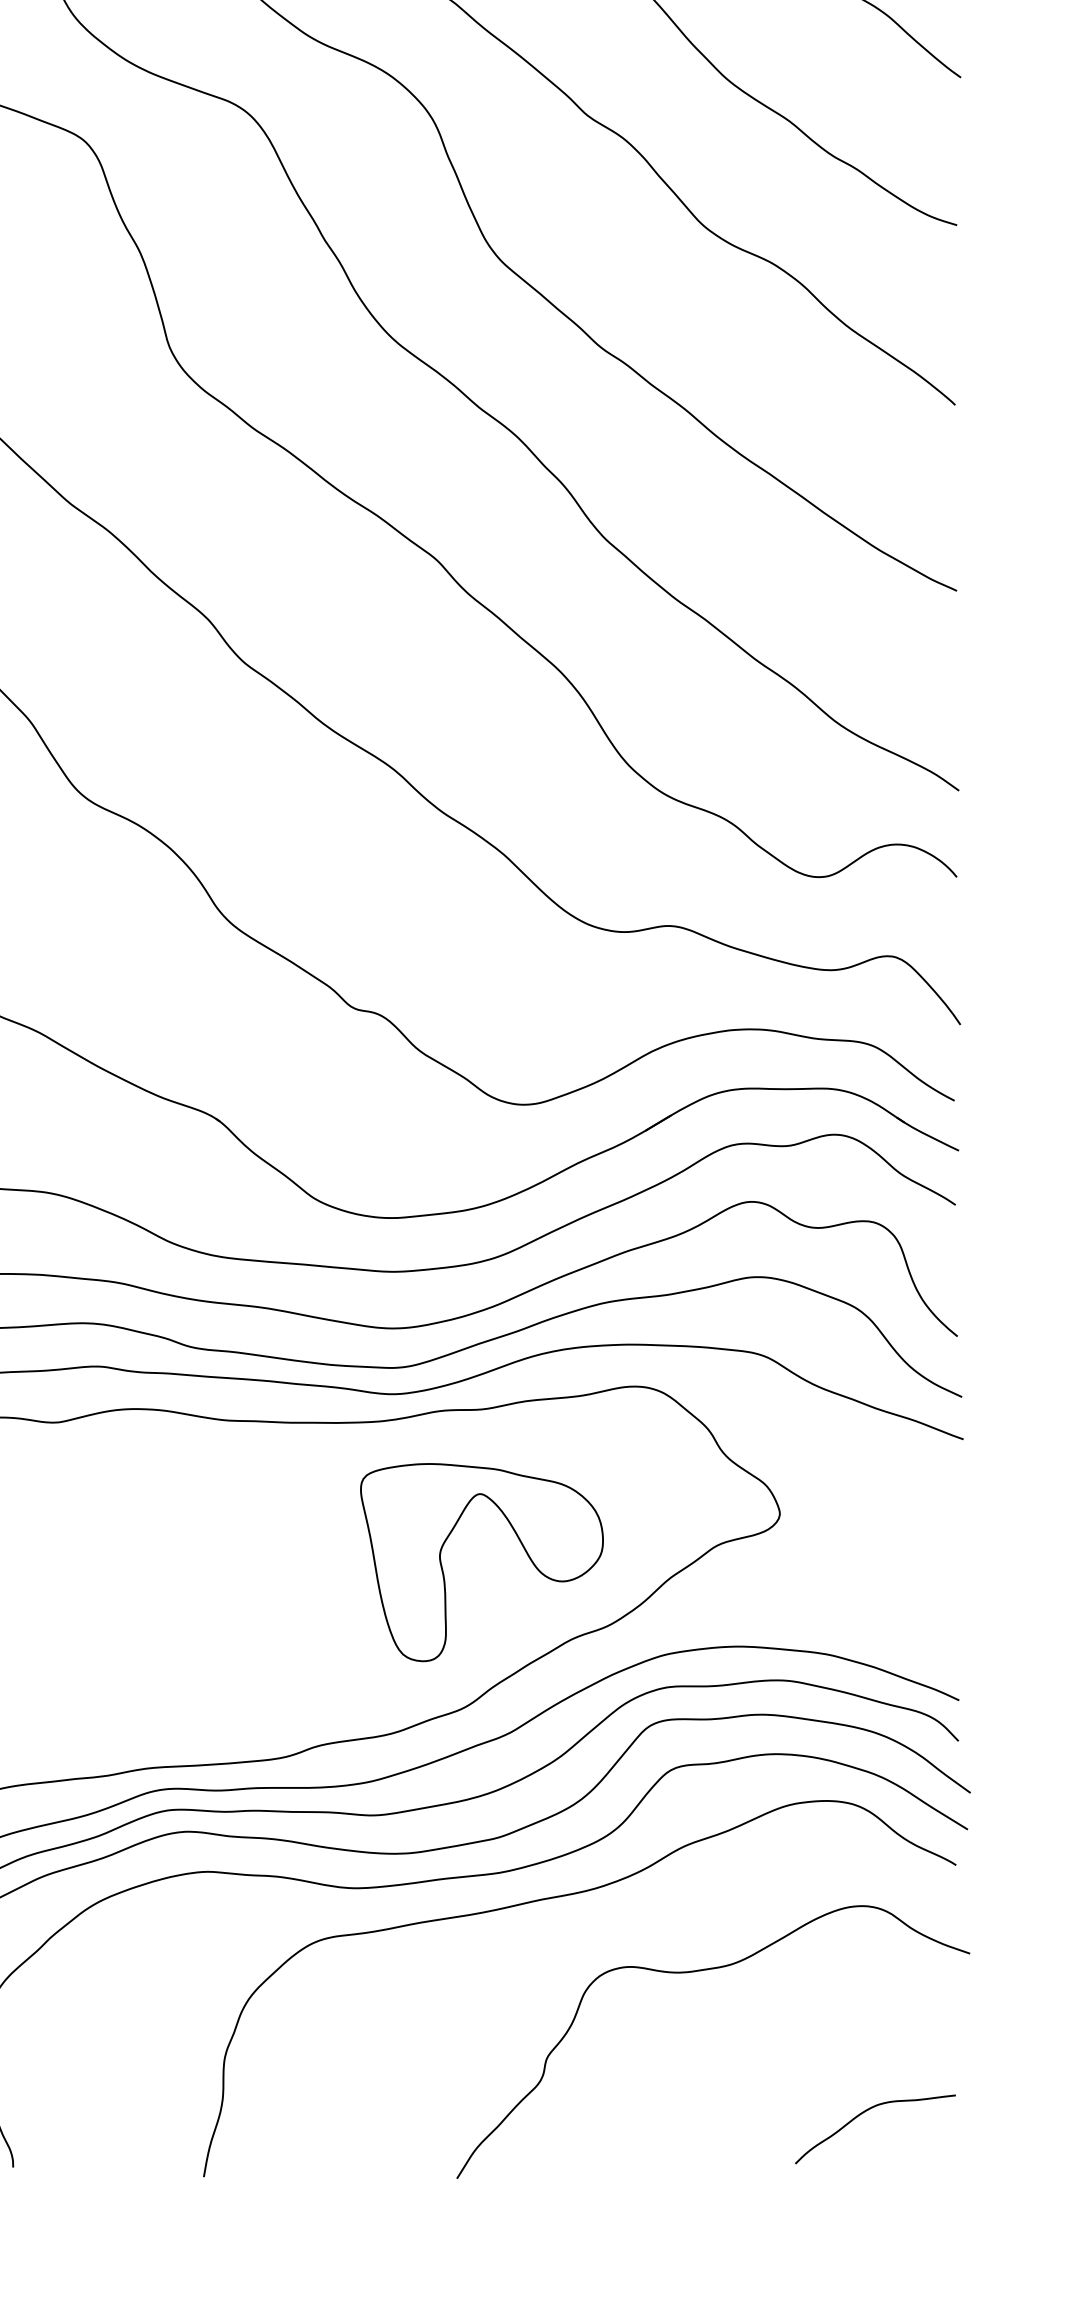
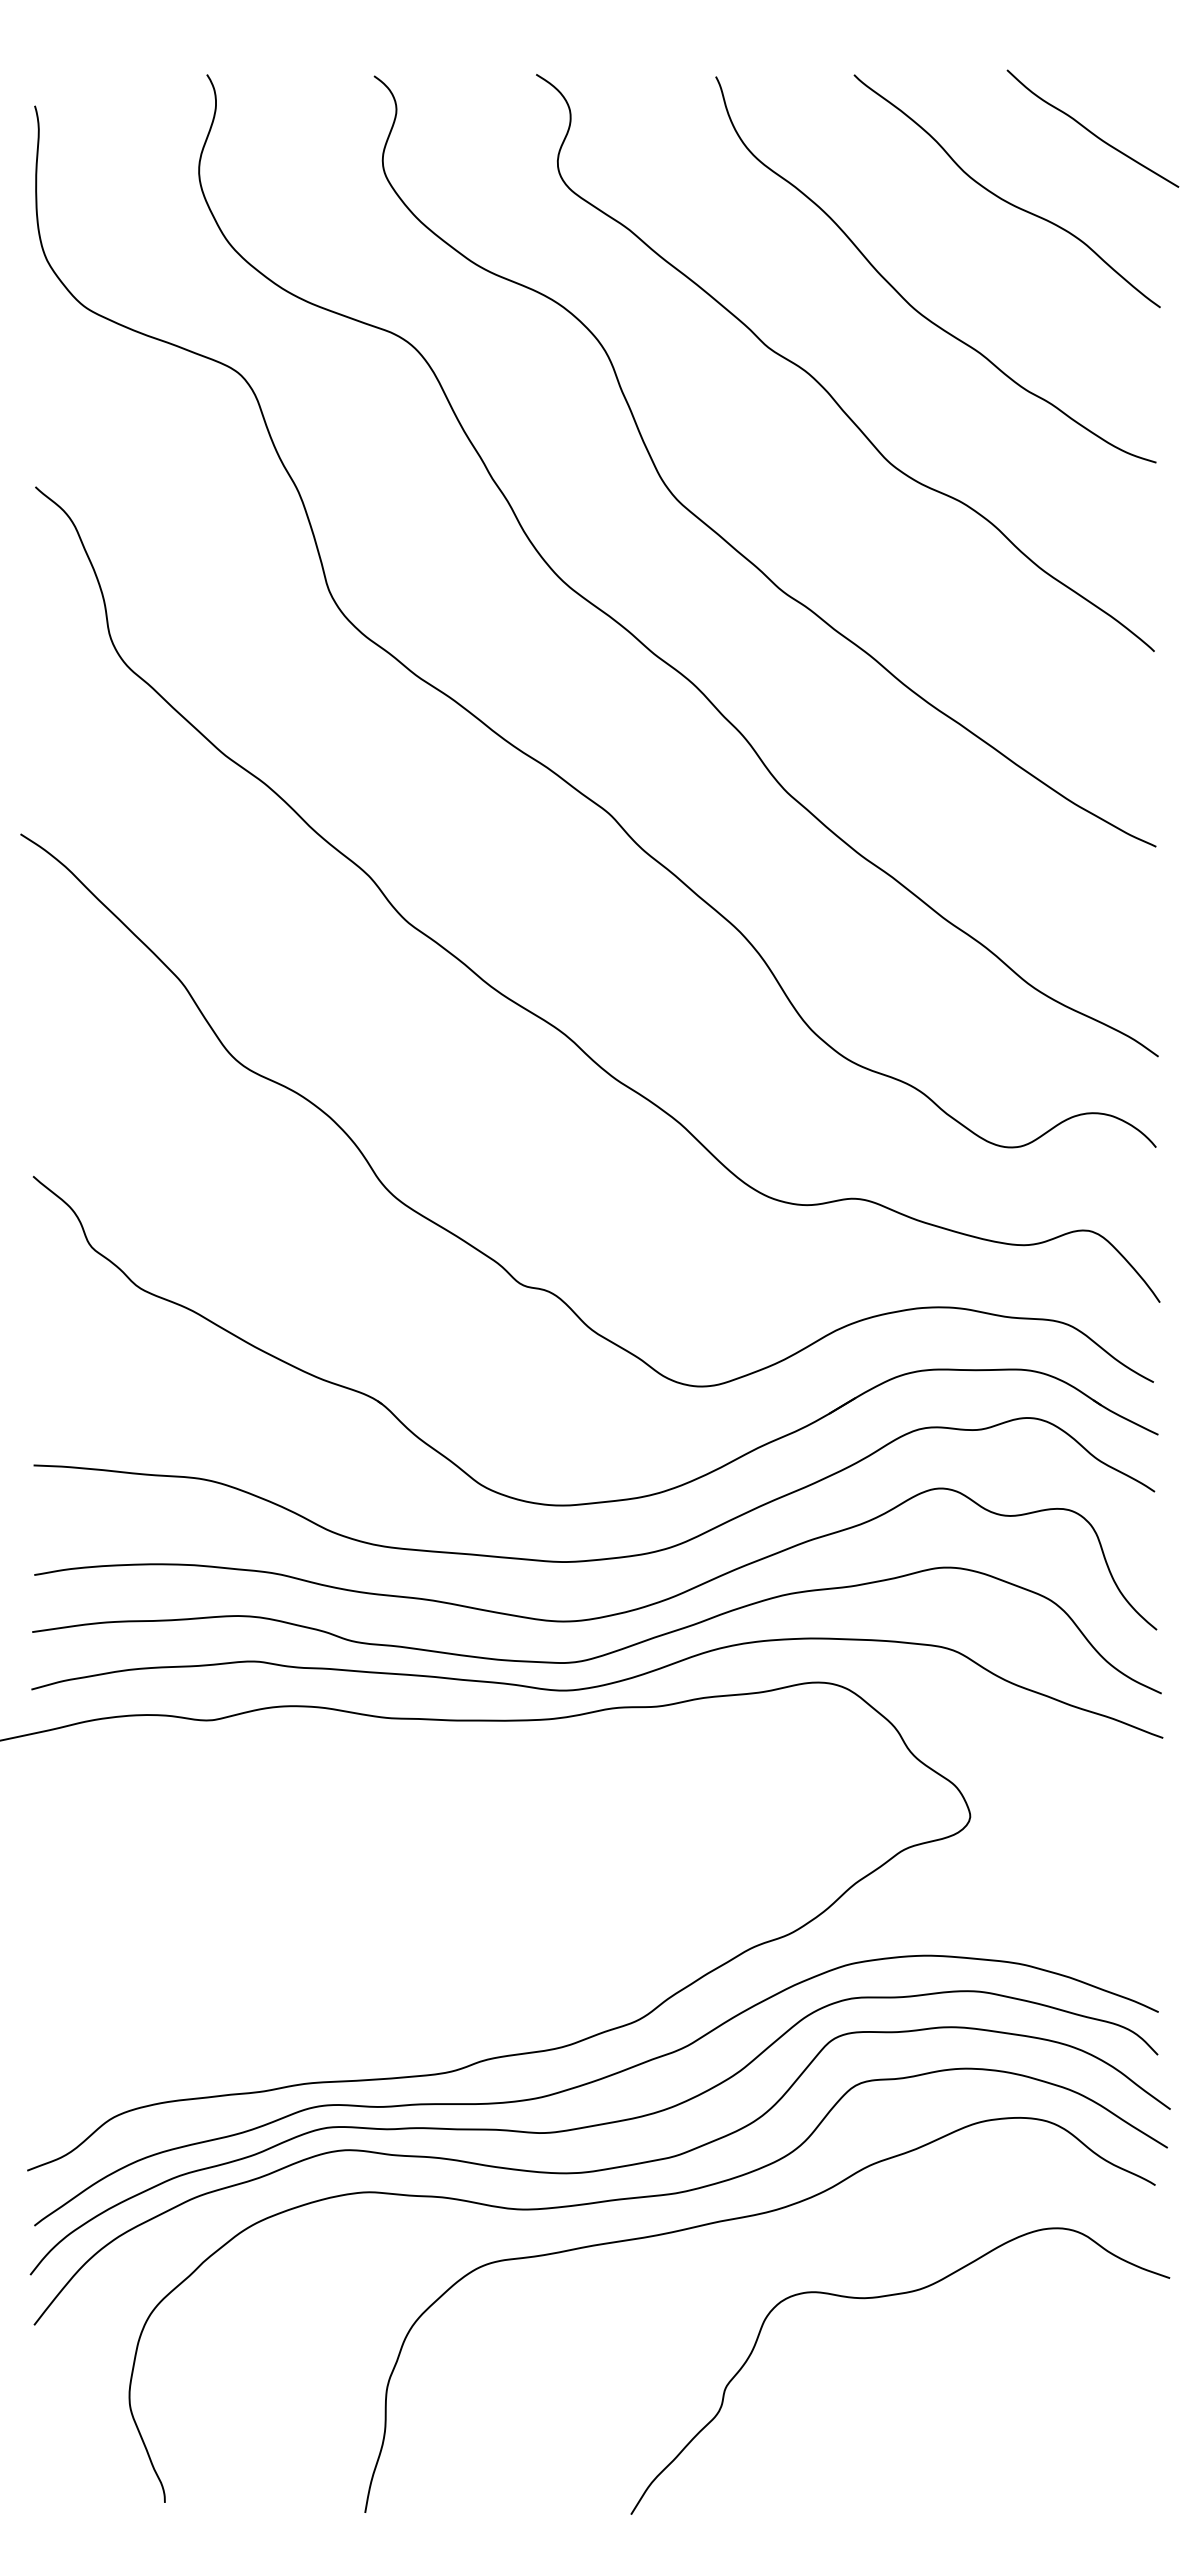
part: (444, 1572) -> (617, 1877), removed
curve: (864, 2112) -> (1059, 2445), removed

